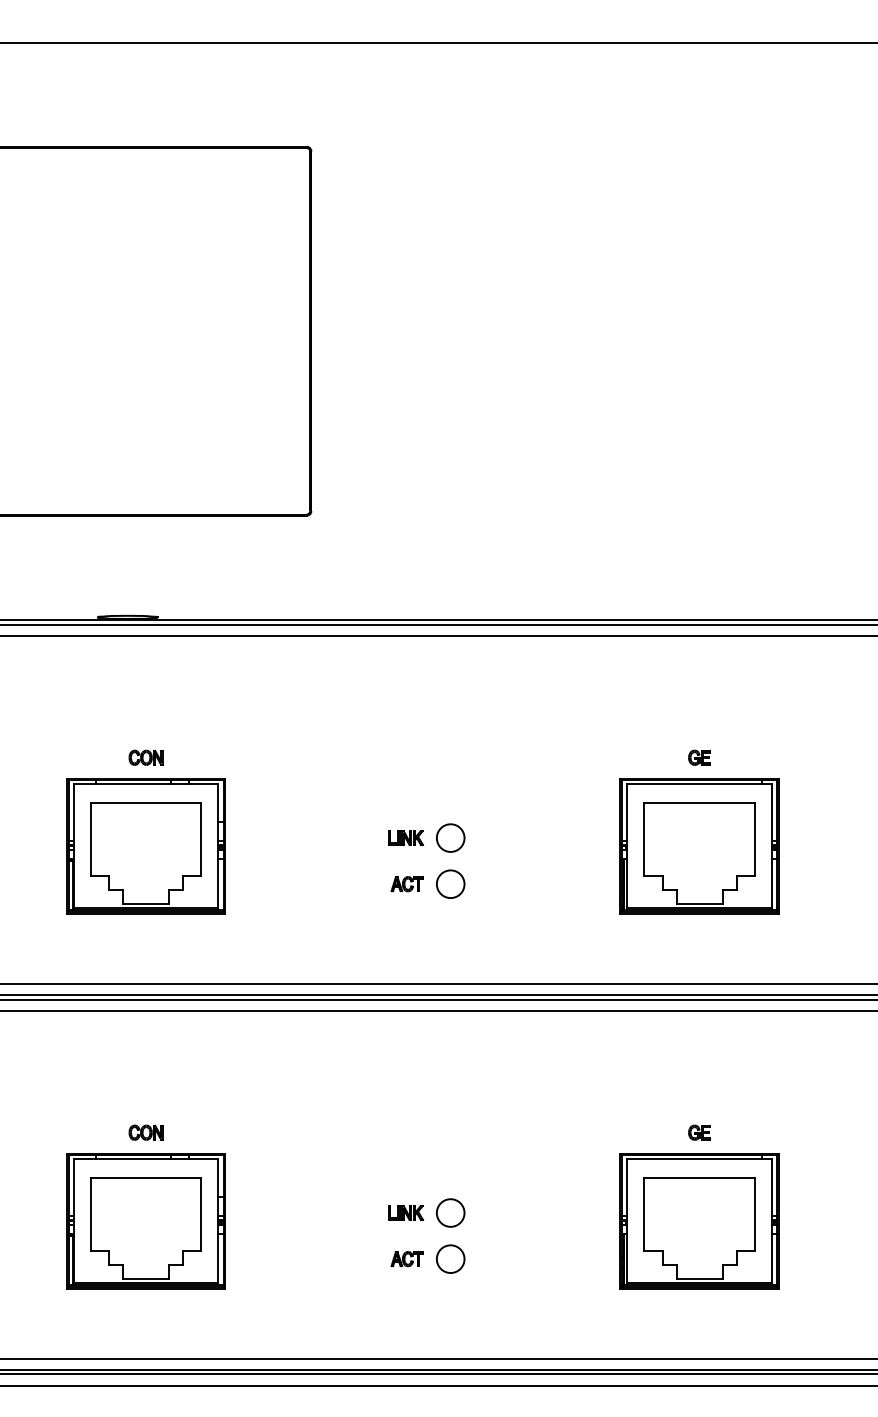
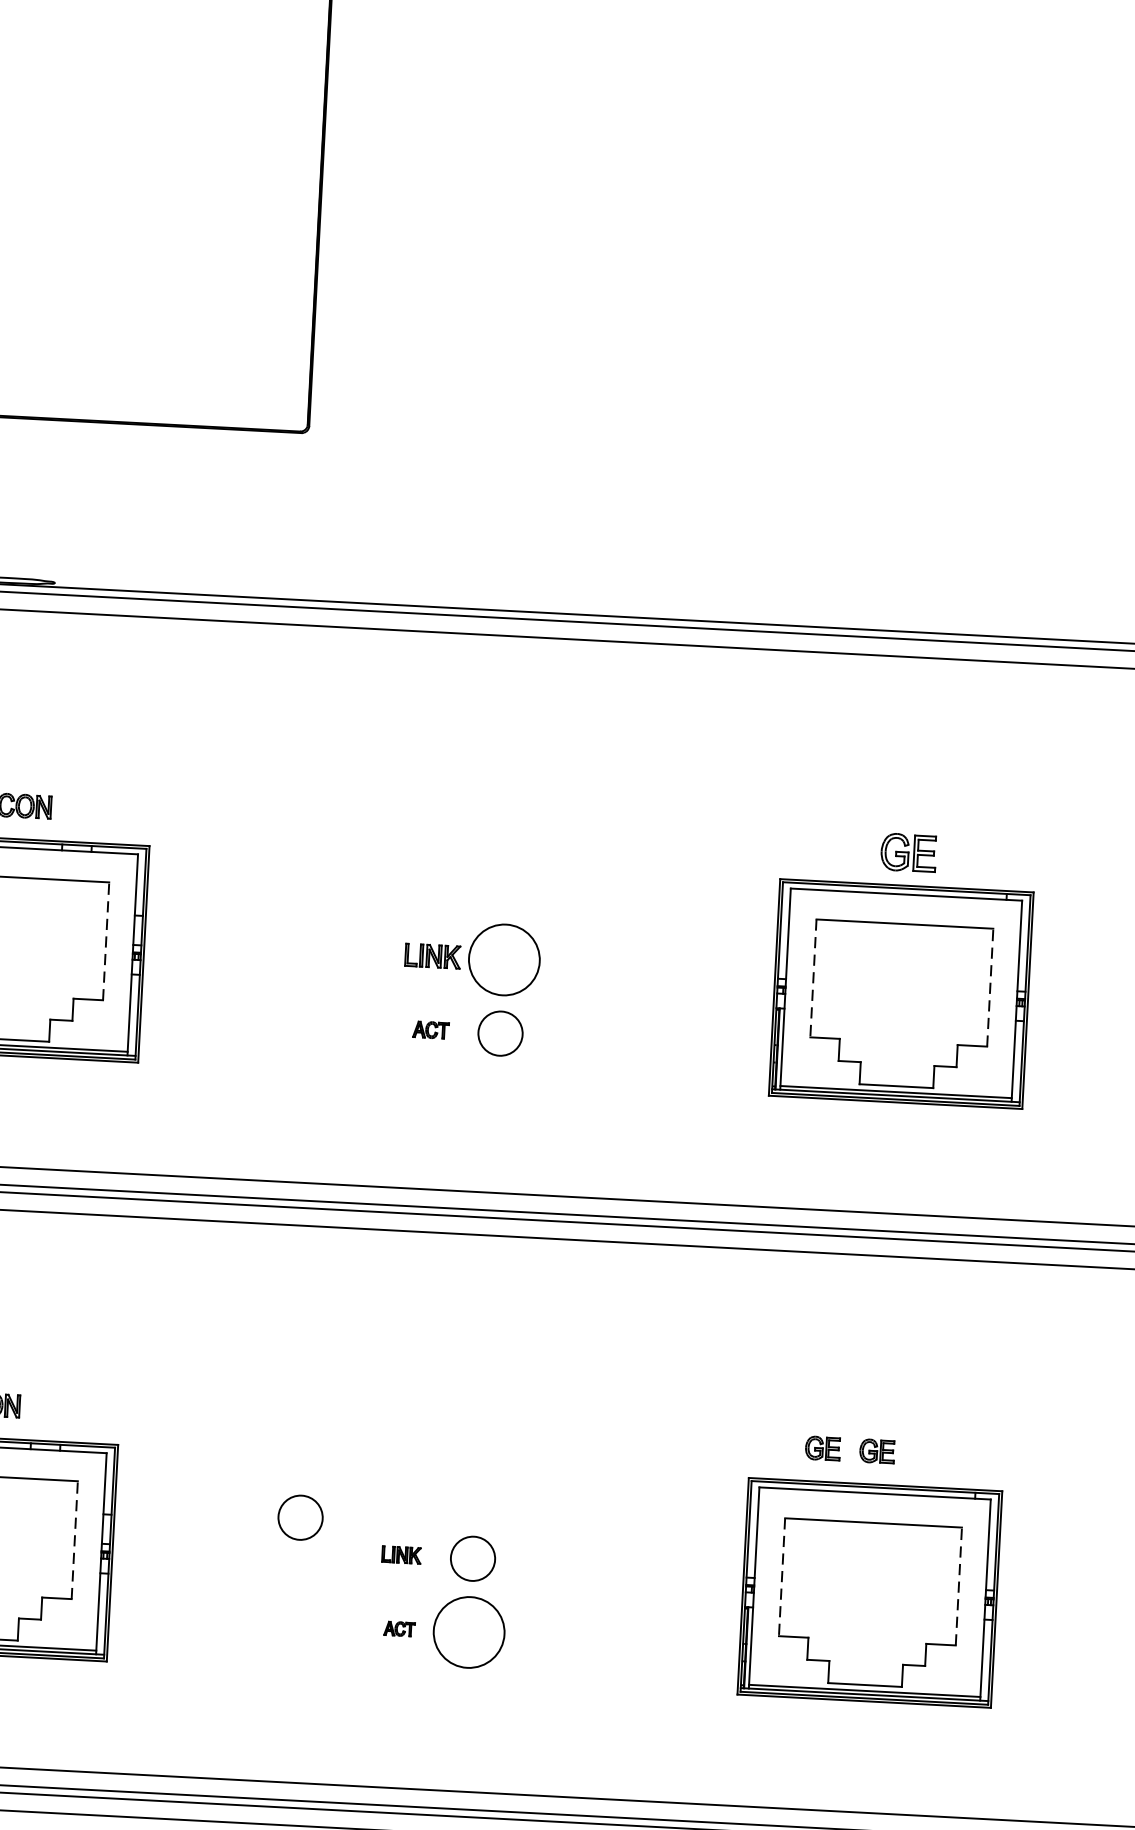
part: (699, 757) -> (908, 852), size x1.6
circle: (450, 837) -> (504, 958), size x1.6
line: (201, 839) -> (106, 941), solid -> dashed
line: (644, 839) -> (813, 978), solid -> dashed
line: (754, 839) -> (989, 987), solid -> dashed
part: (406, 884) -> (429, 1030), size x0.7
part: (665, 1132) -> (822, 1448), added
circle: (341, 1192) -> (300, 1516), added
part: (405, 1212) -> (400, 1554), size x0.7
line: (201, 1214) -> (74, 1540), solid -> dashed
line: (644, 1214) -> (782, 1577), solid -> dashed
line: (754, 1214) -> (958, 1586), solid -> dashed
part: (406, 1259) -> (398, 1629), size x0.6
circle: (450, 1259) -> (468, 1633), size x1.6

